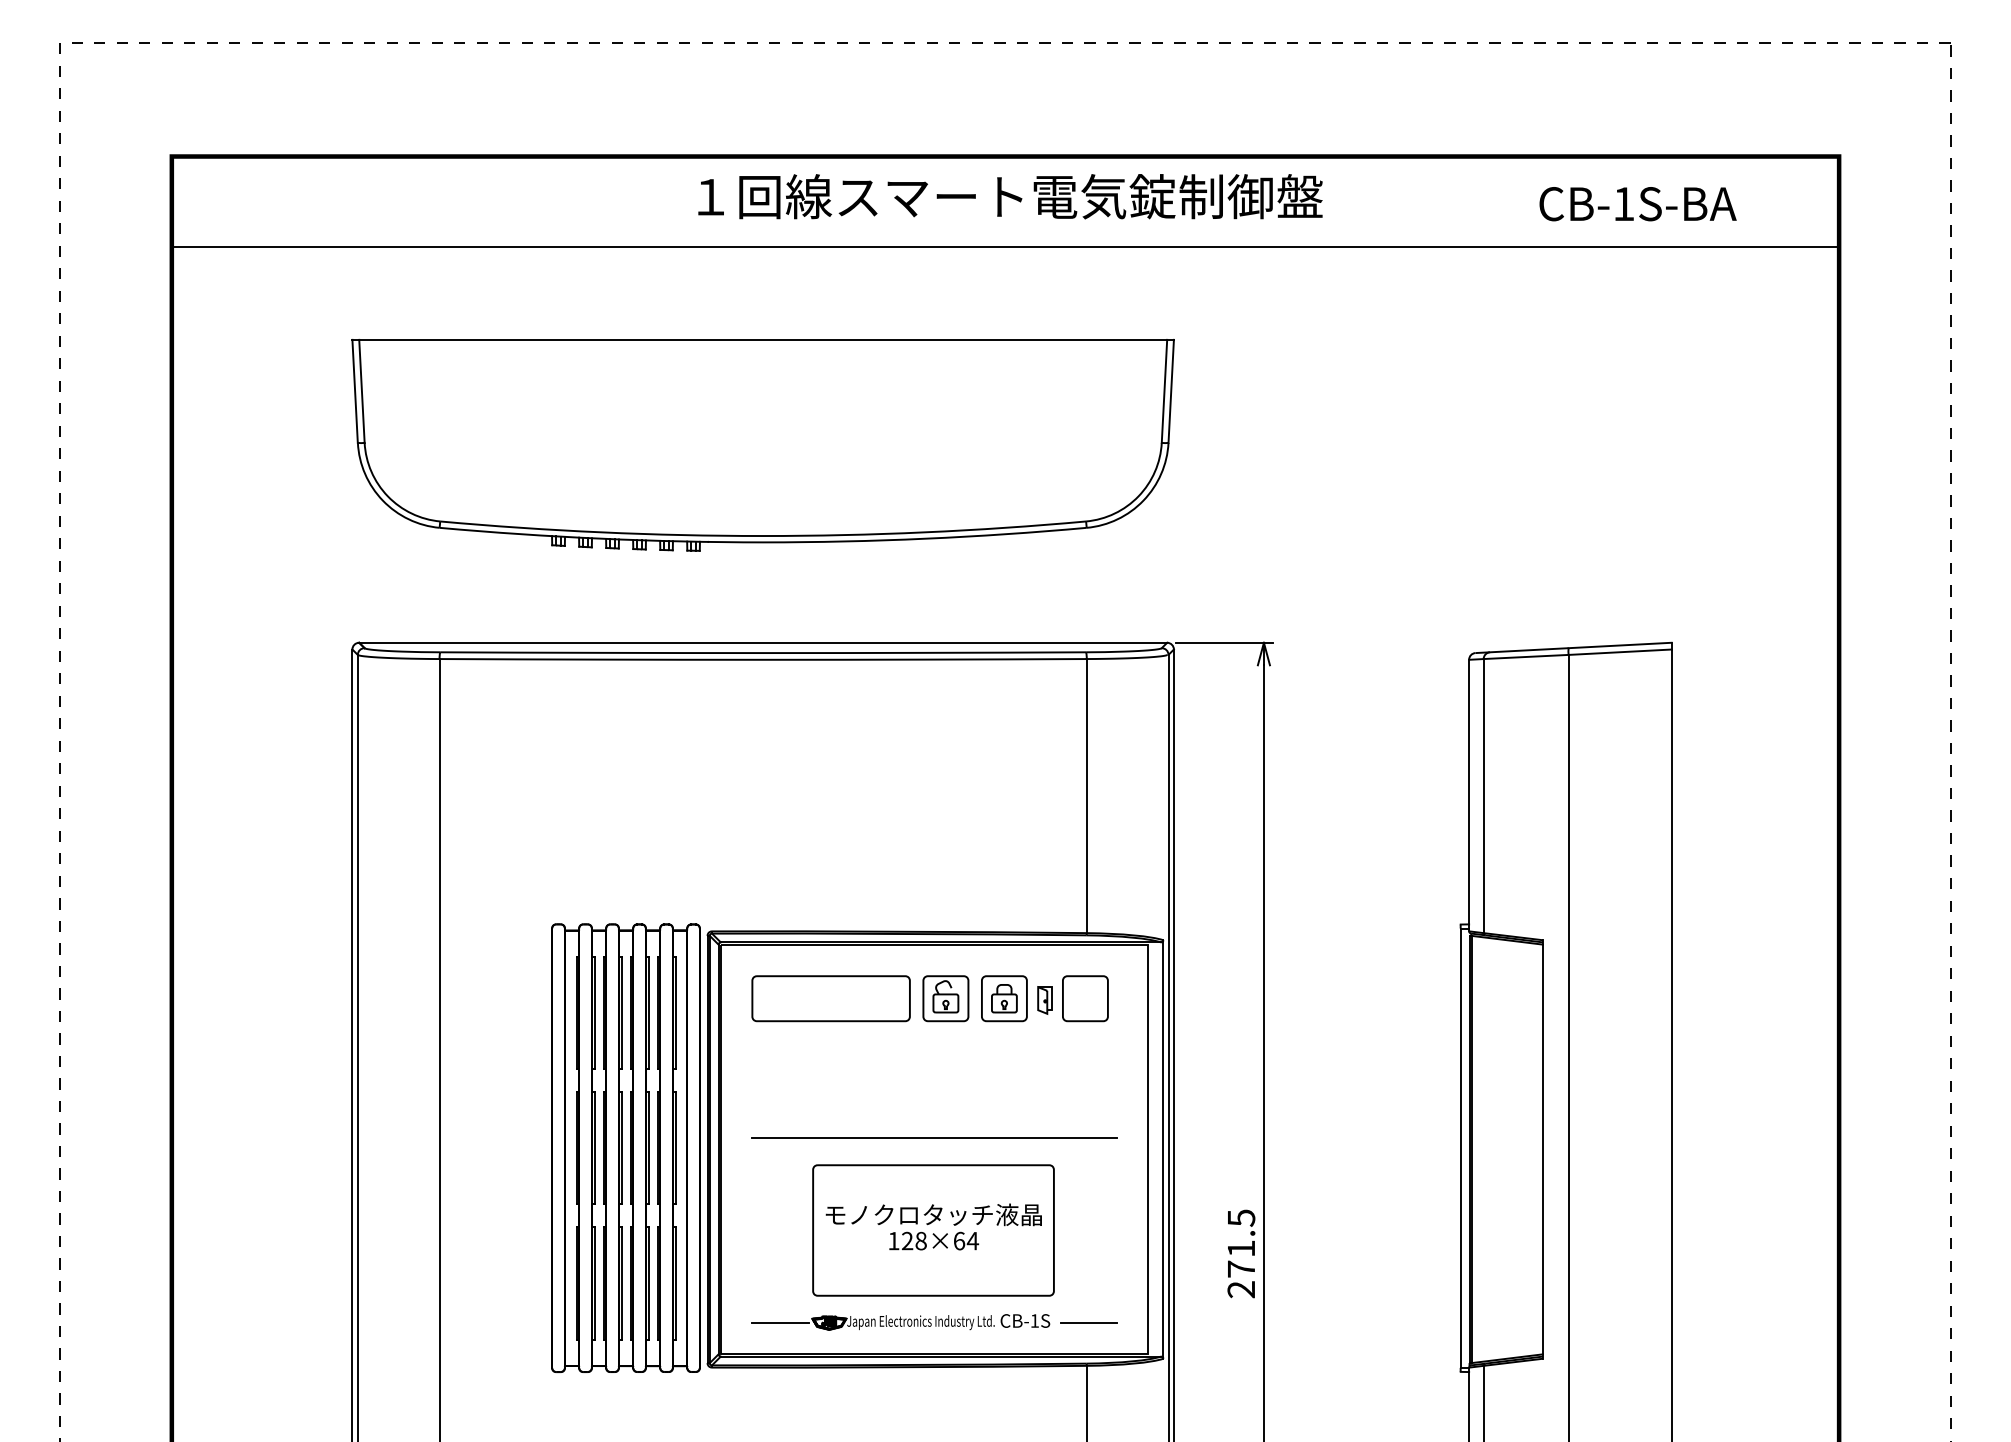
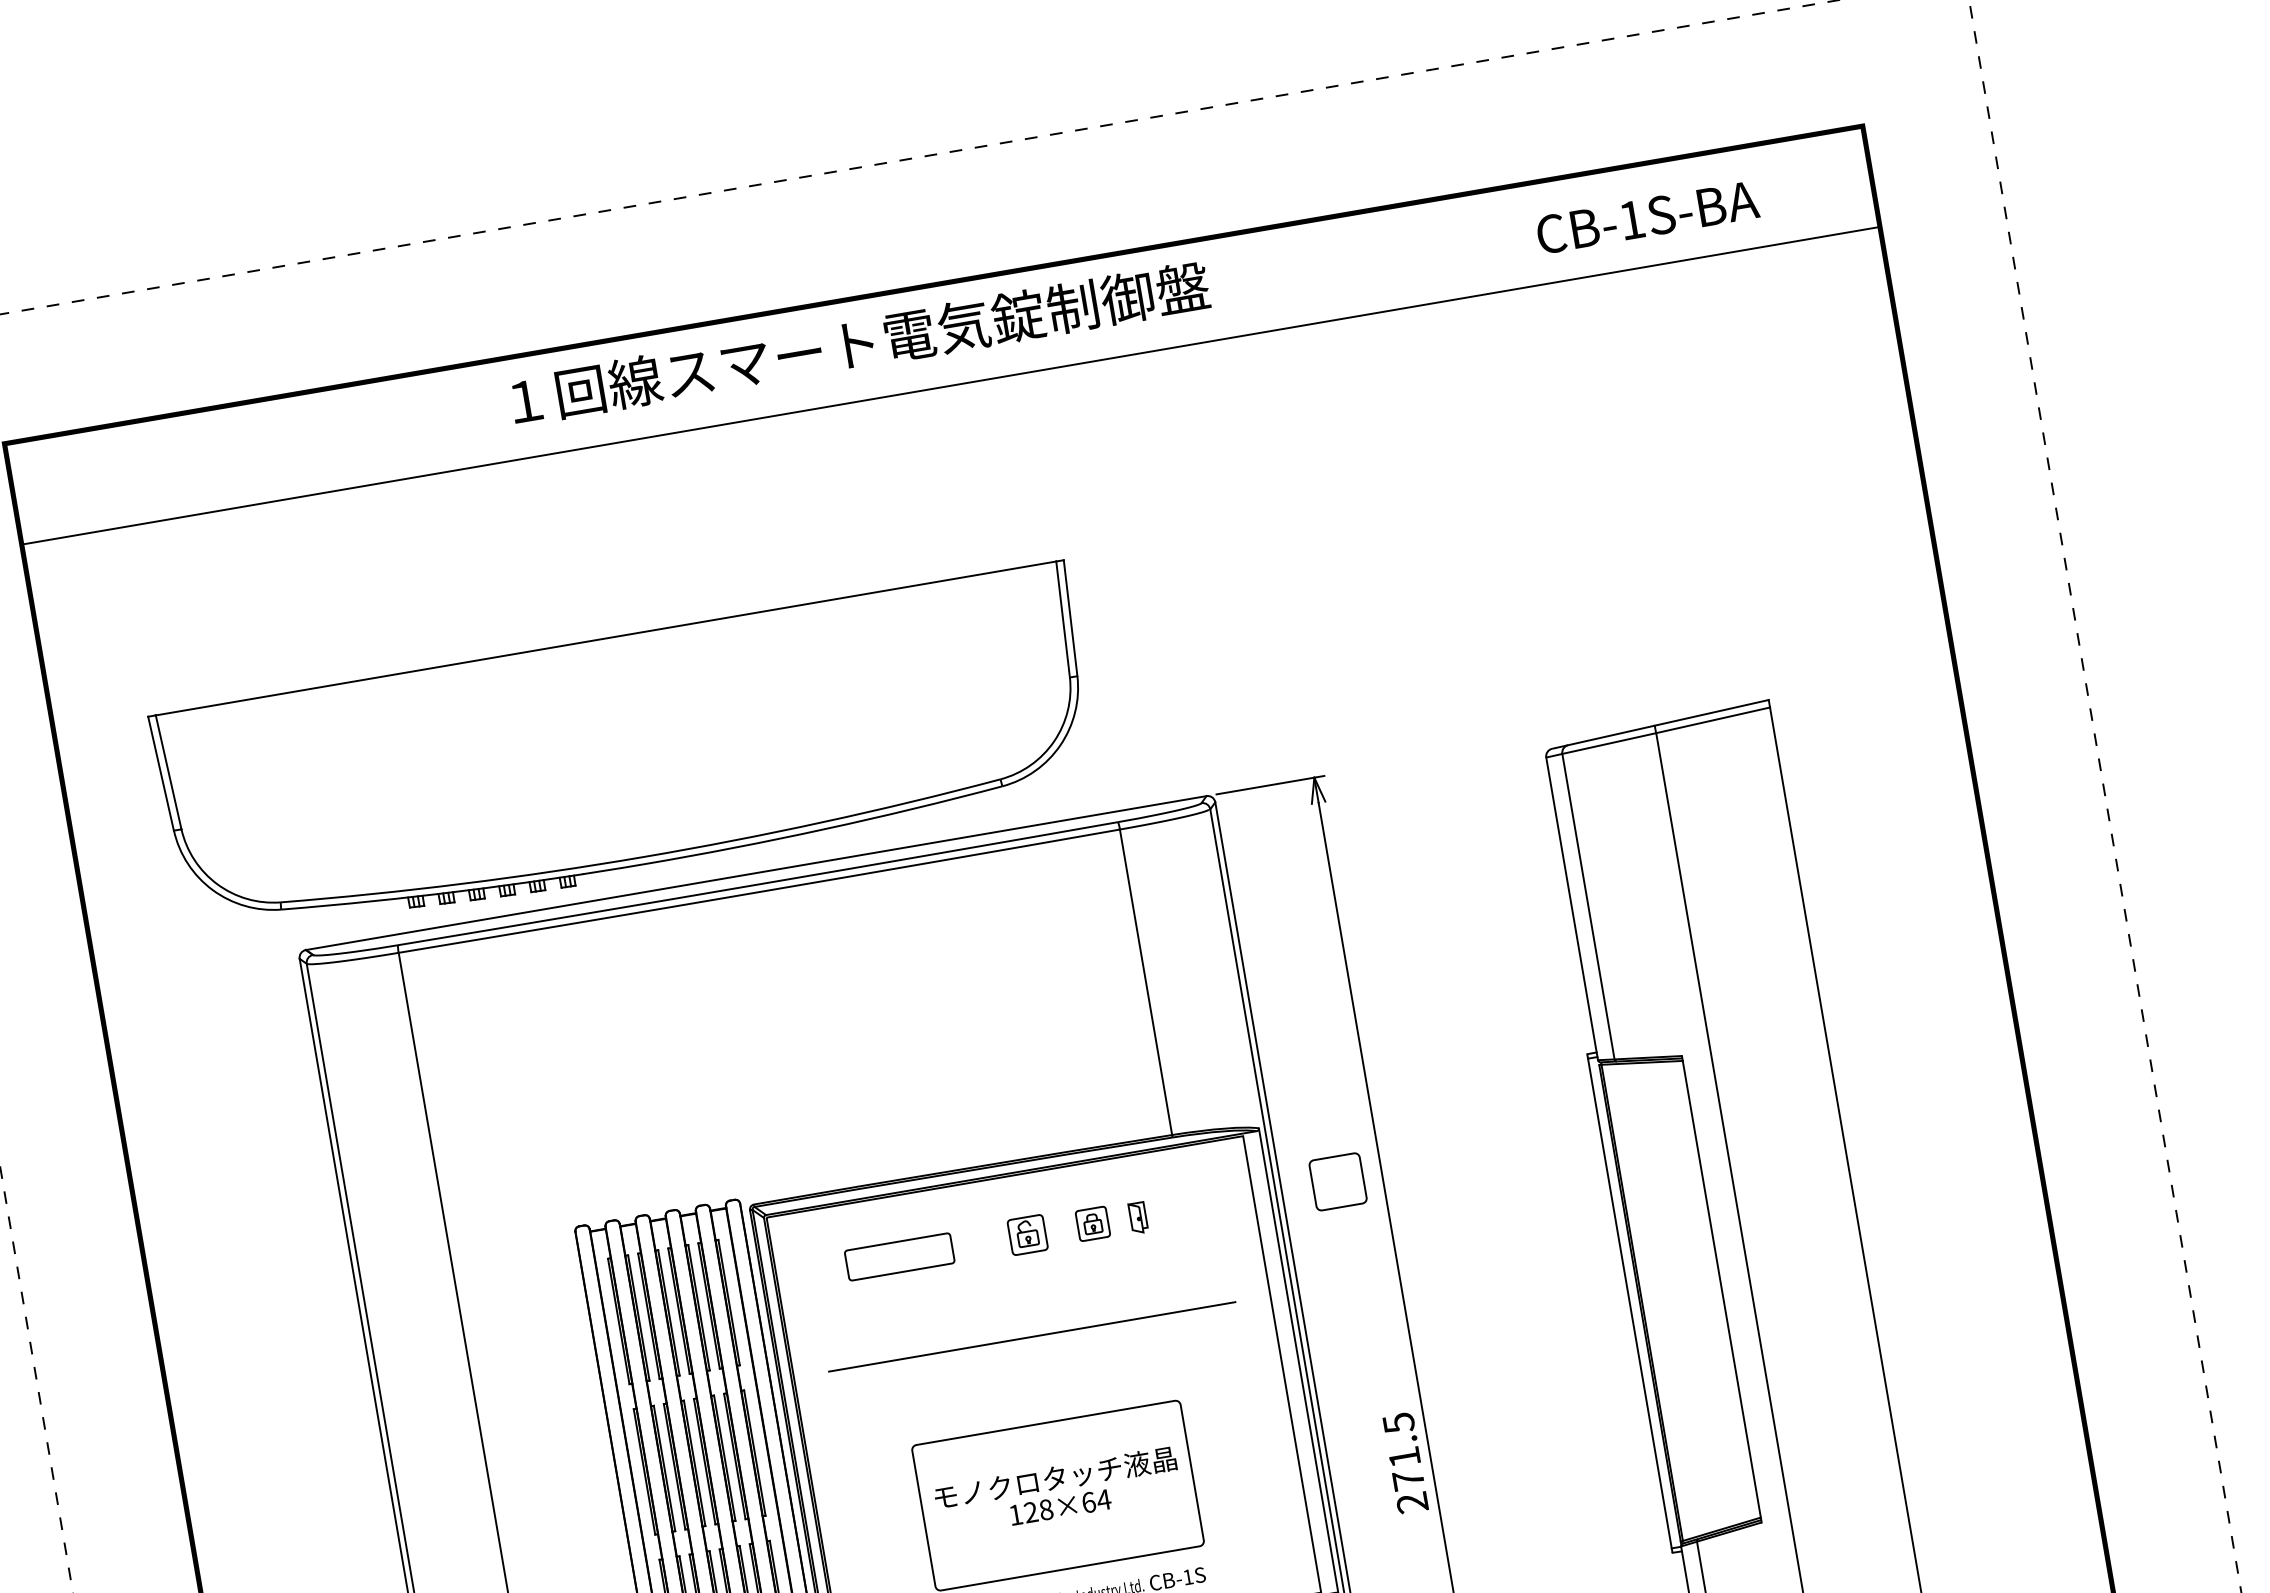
text: (1010, 196) -> (859, 343), moved
part: (762, 445) -> (625, 756), moved
part: (830, 998) -> (899, 1256), size x0.6
part: (945, 998) -> (1027, 1234), size x0.7
part: (1004, 998) -> (1092, 1223), size x0.6
part: (1085, 998) -> (1338, 1181), moved
line: (934, 1137) -> (1031, 1336), moved
line: (1088, 1322) -> (1248, 1568), removed

